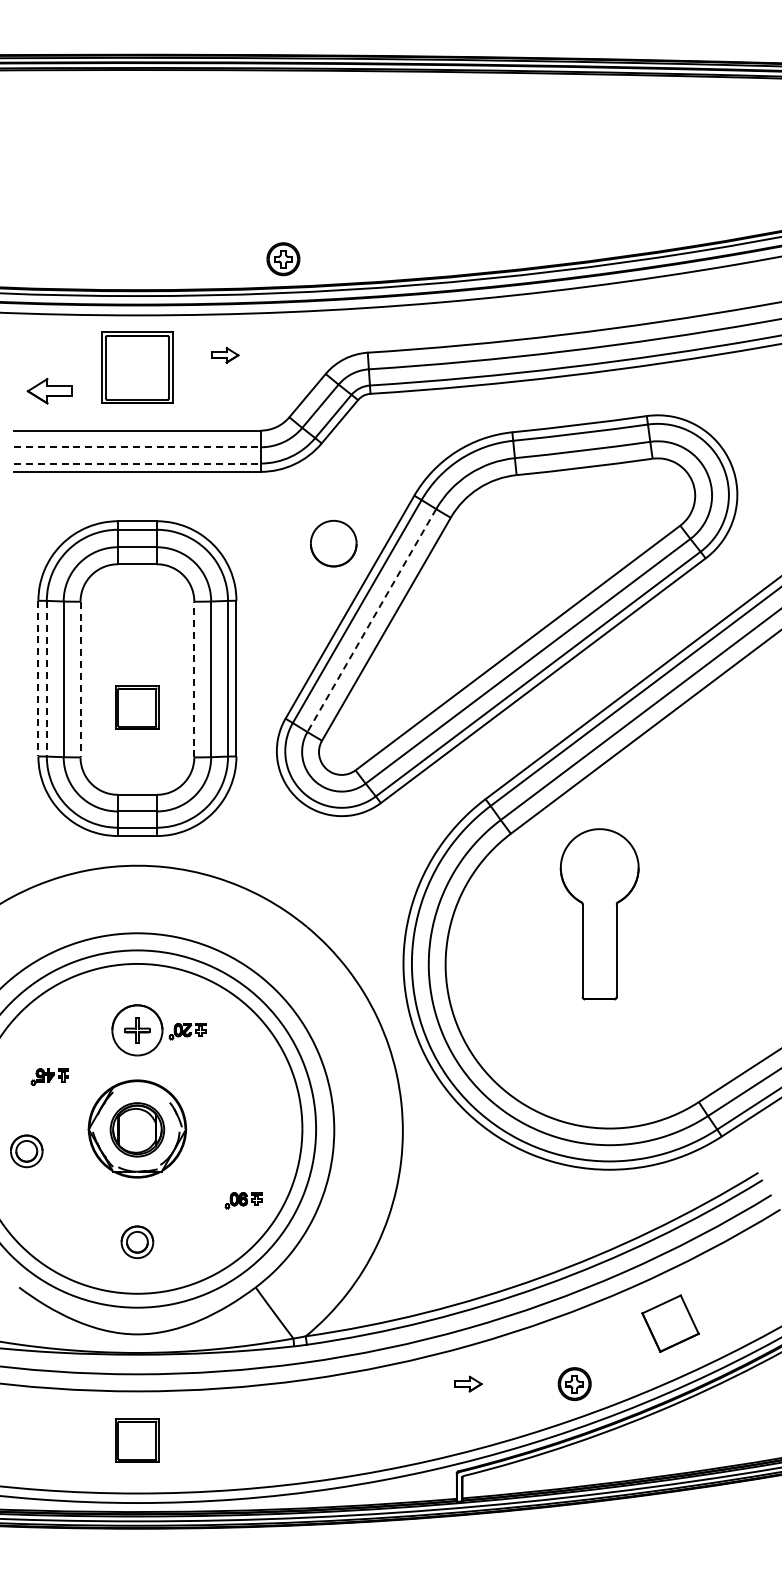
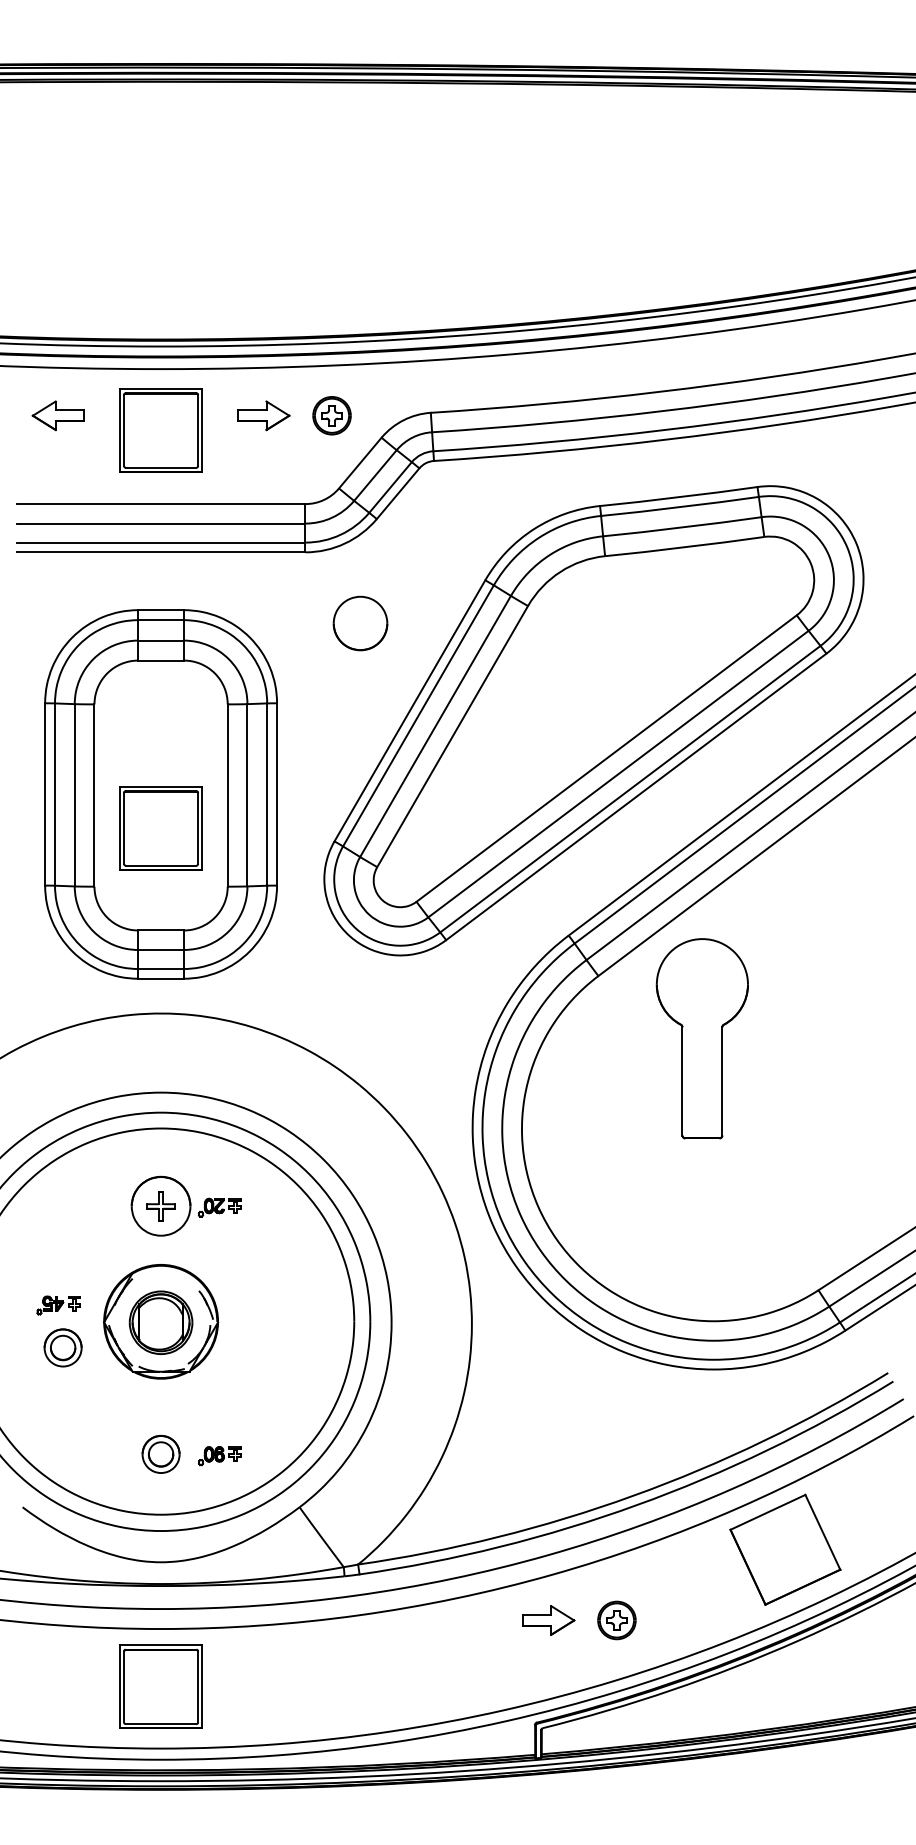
part: (283, 259) -> (332, 416), moved
part: (225, 355) -> (264, 416), size x1.67
part: (49, 391) -> (58, 416), moved
line: (137, 447) -> (161, 523), dashed -> solid
line: (137, 463) -> (161, 542), dashed -> solid
part: (333, 543) -> (360, 623), moved
line: (371, 620) -> (435, 726), dashed -> solid
line: (38, 678) -> (45, 794), dashed -> solid
line: (46, 678) -> (54, 794), dashed -> solid
line: (80, 679) -> (94, 795), dashed -> solid
line: (194, 679) -> (227, 795), dashed -> solid
part: (137, 707) -> (161, 828), size x1.67
part: (599, 914) -> (702, 1039), moved
part: (49, 1076) -> (58, 1304), moved
part: (26, 1151) -> (62, 1348), moved
part: (243, 1200) -> (219, 1455), moved
part: (670, 1323) -> (785, 1549), size x1.67
part: (468, 1383) -> (548, 1619), size x1.67
part: (574, 1383) -> (616, 1619), moved
part: (137, 1440) -> (161, 1686), size x1.67

